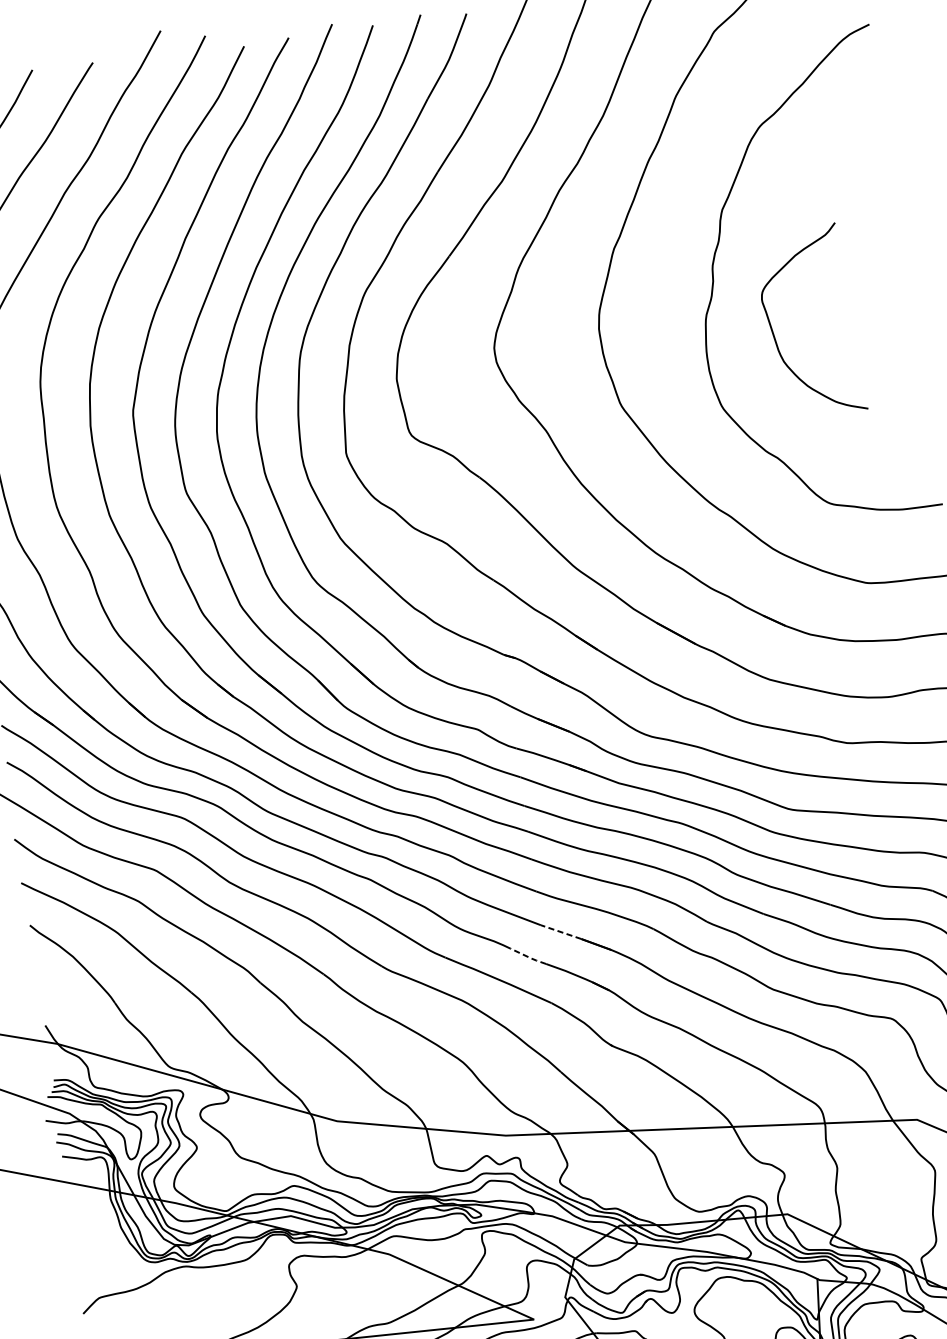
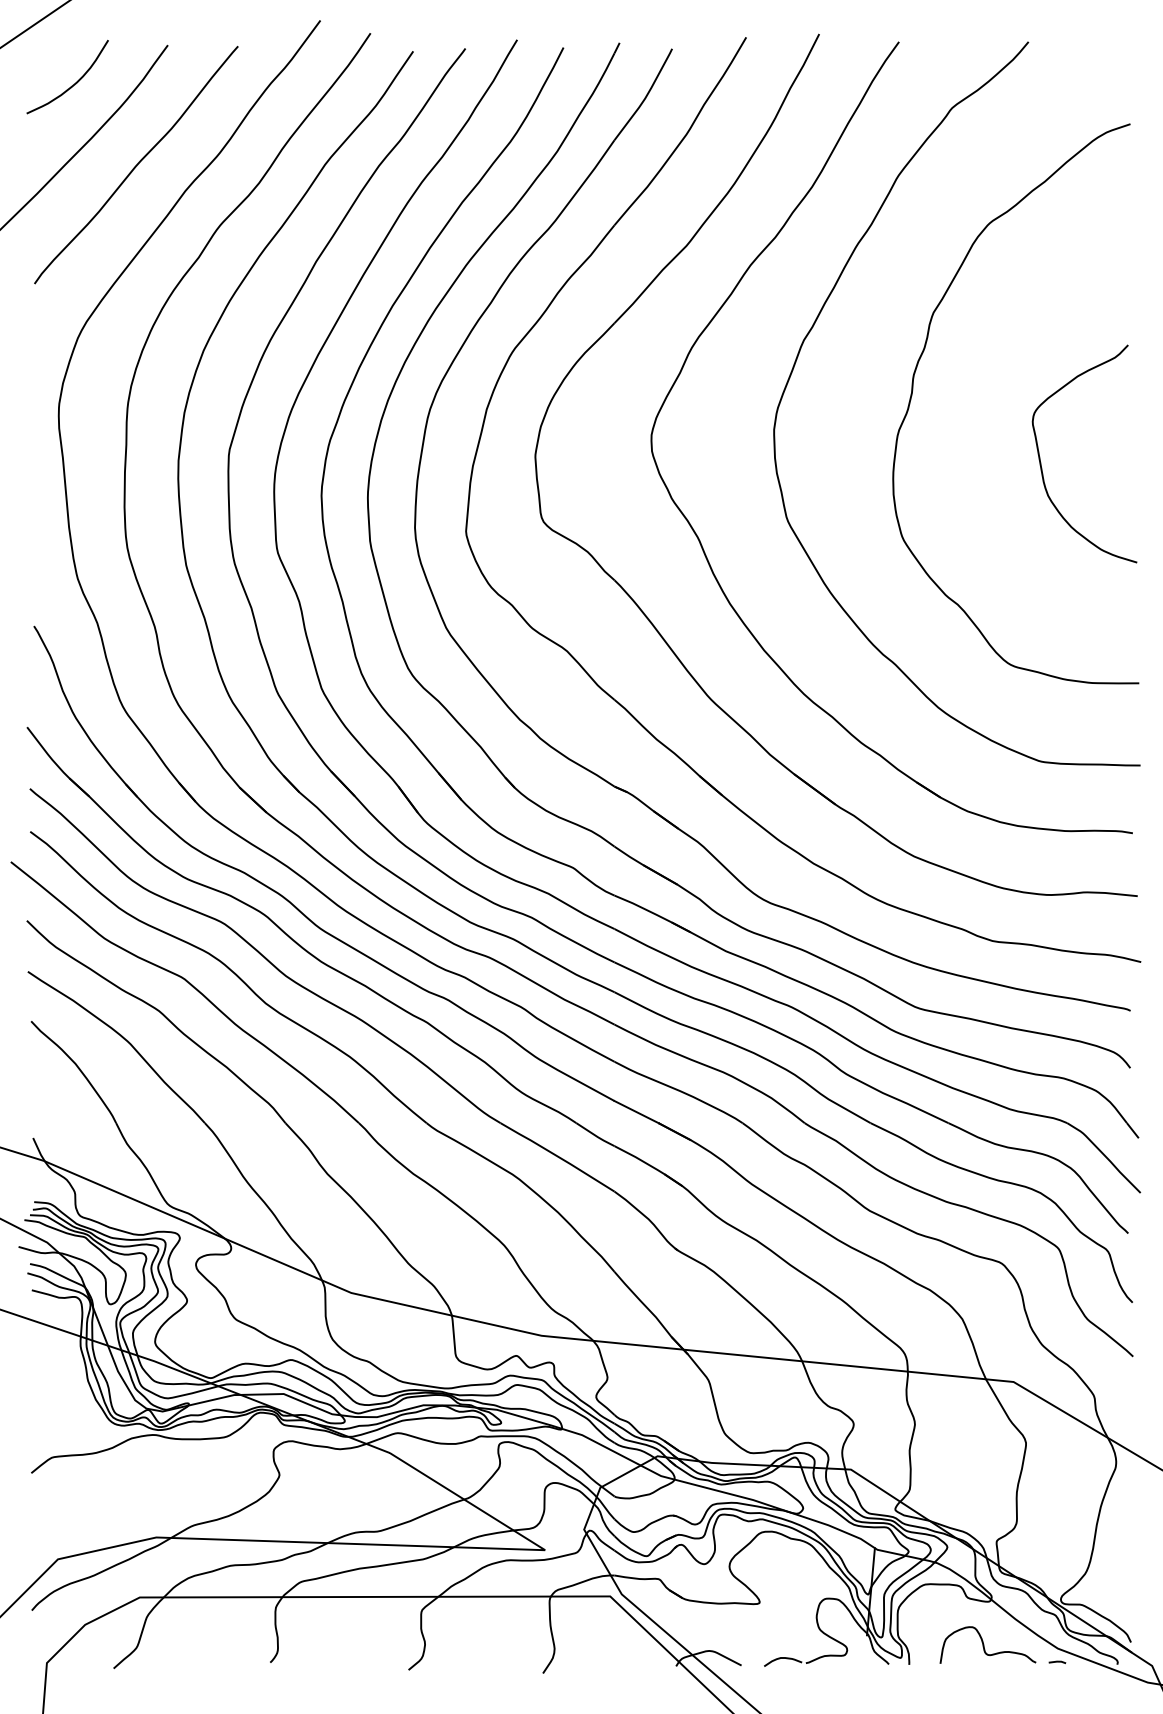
curve: (774, 333) -> (1041, 462), moved
line: (561, 932) -> (636, 1112), dashed -> solid
line: (529, 957) -> (596, 1136), dashed -> solid

